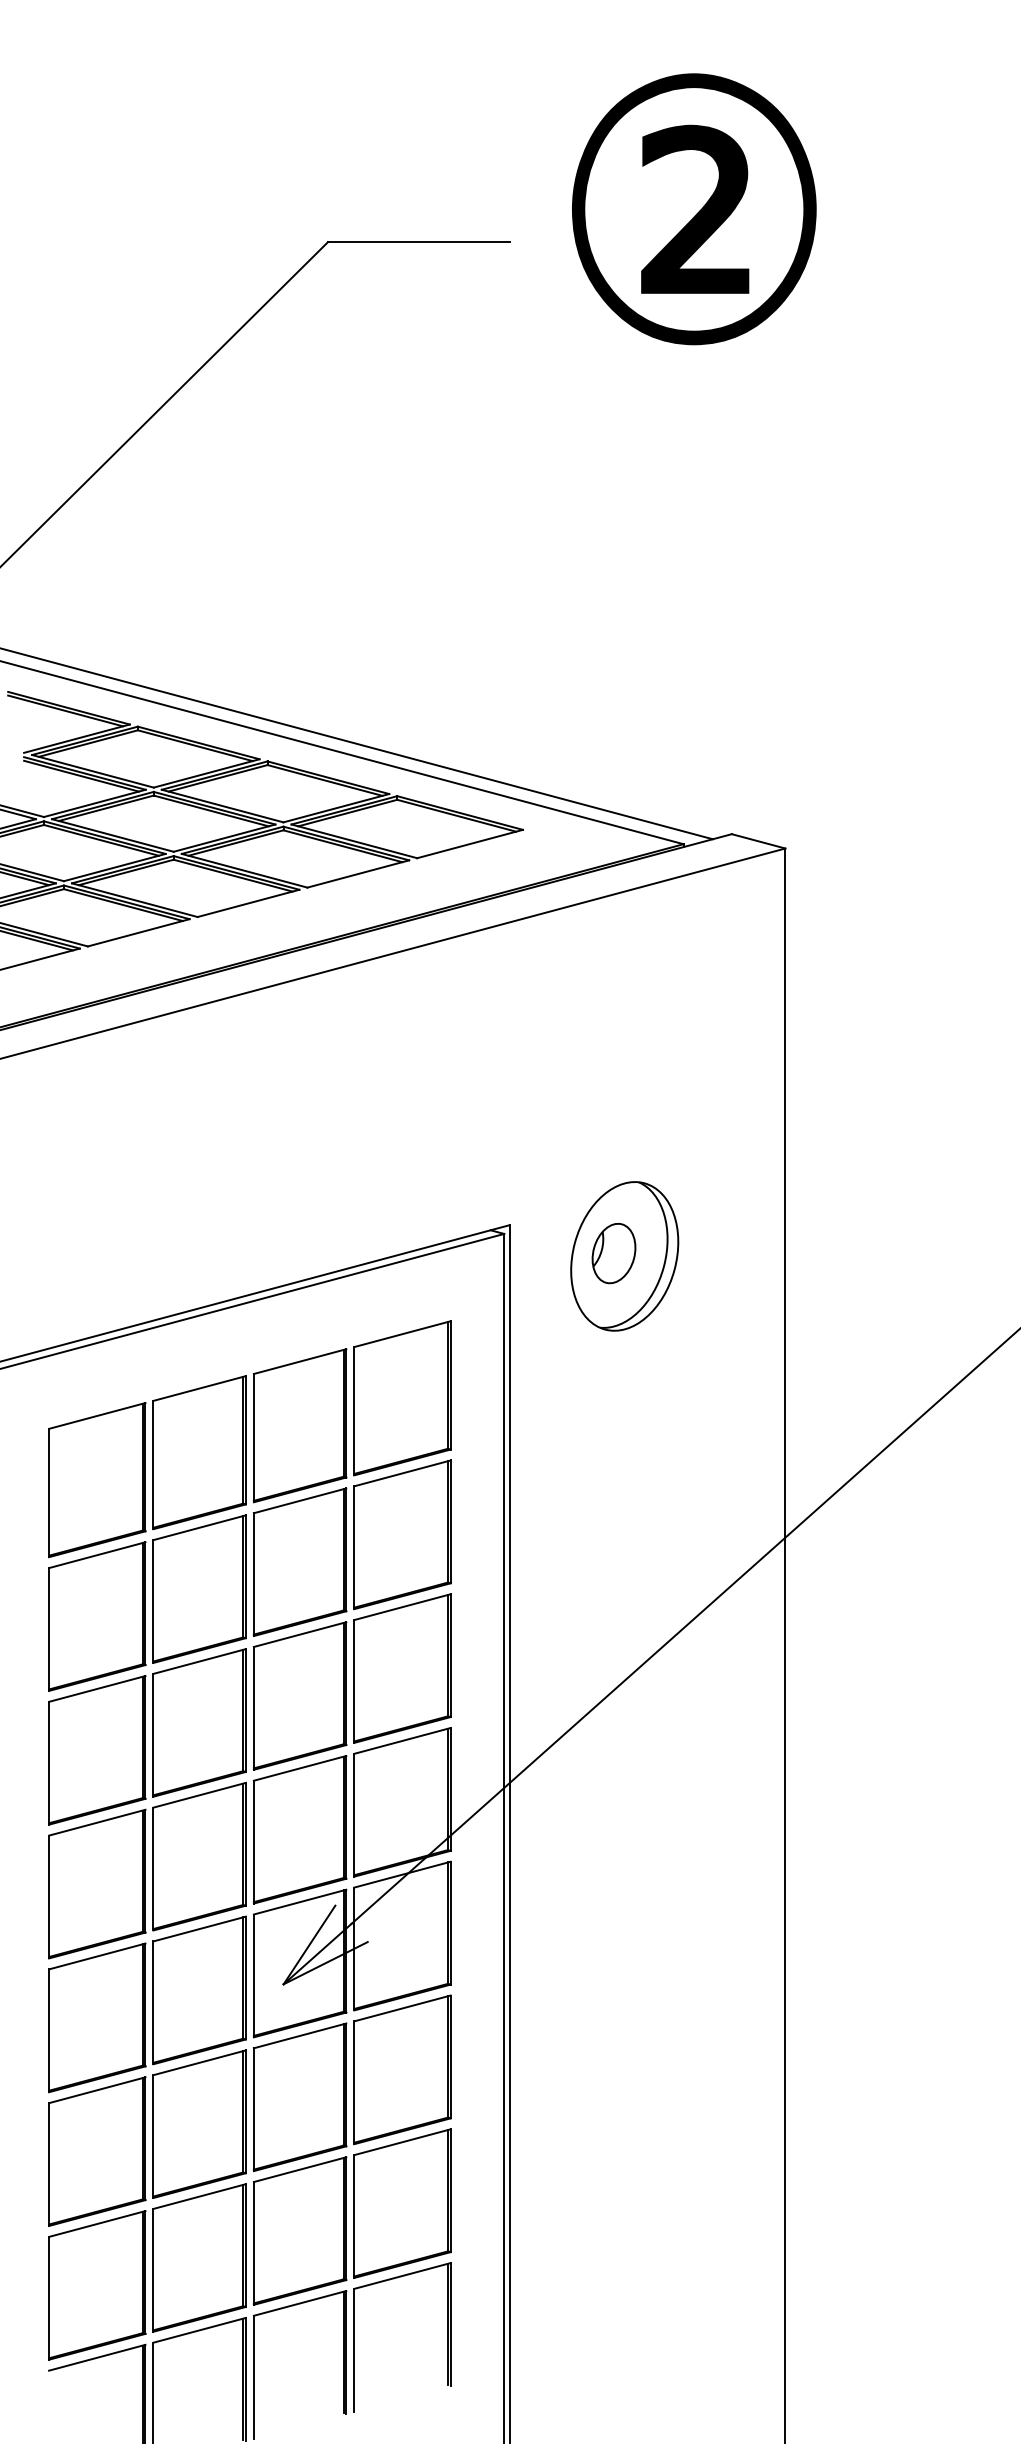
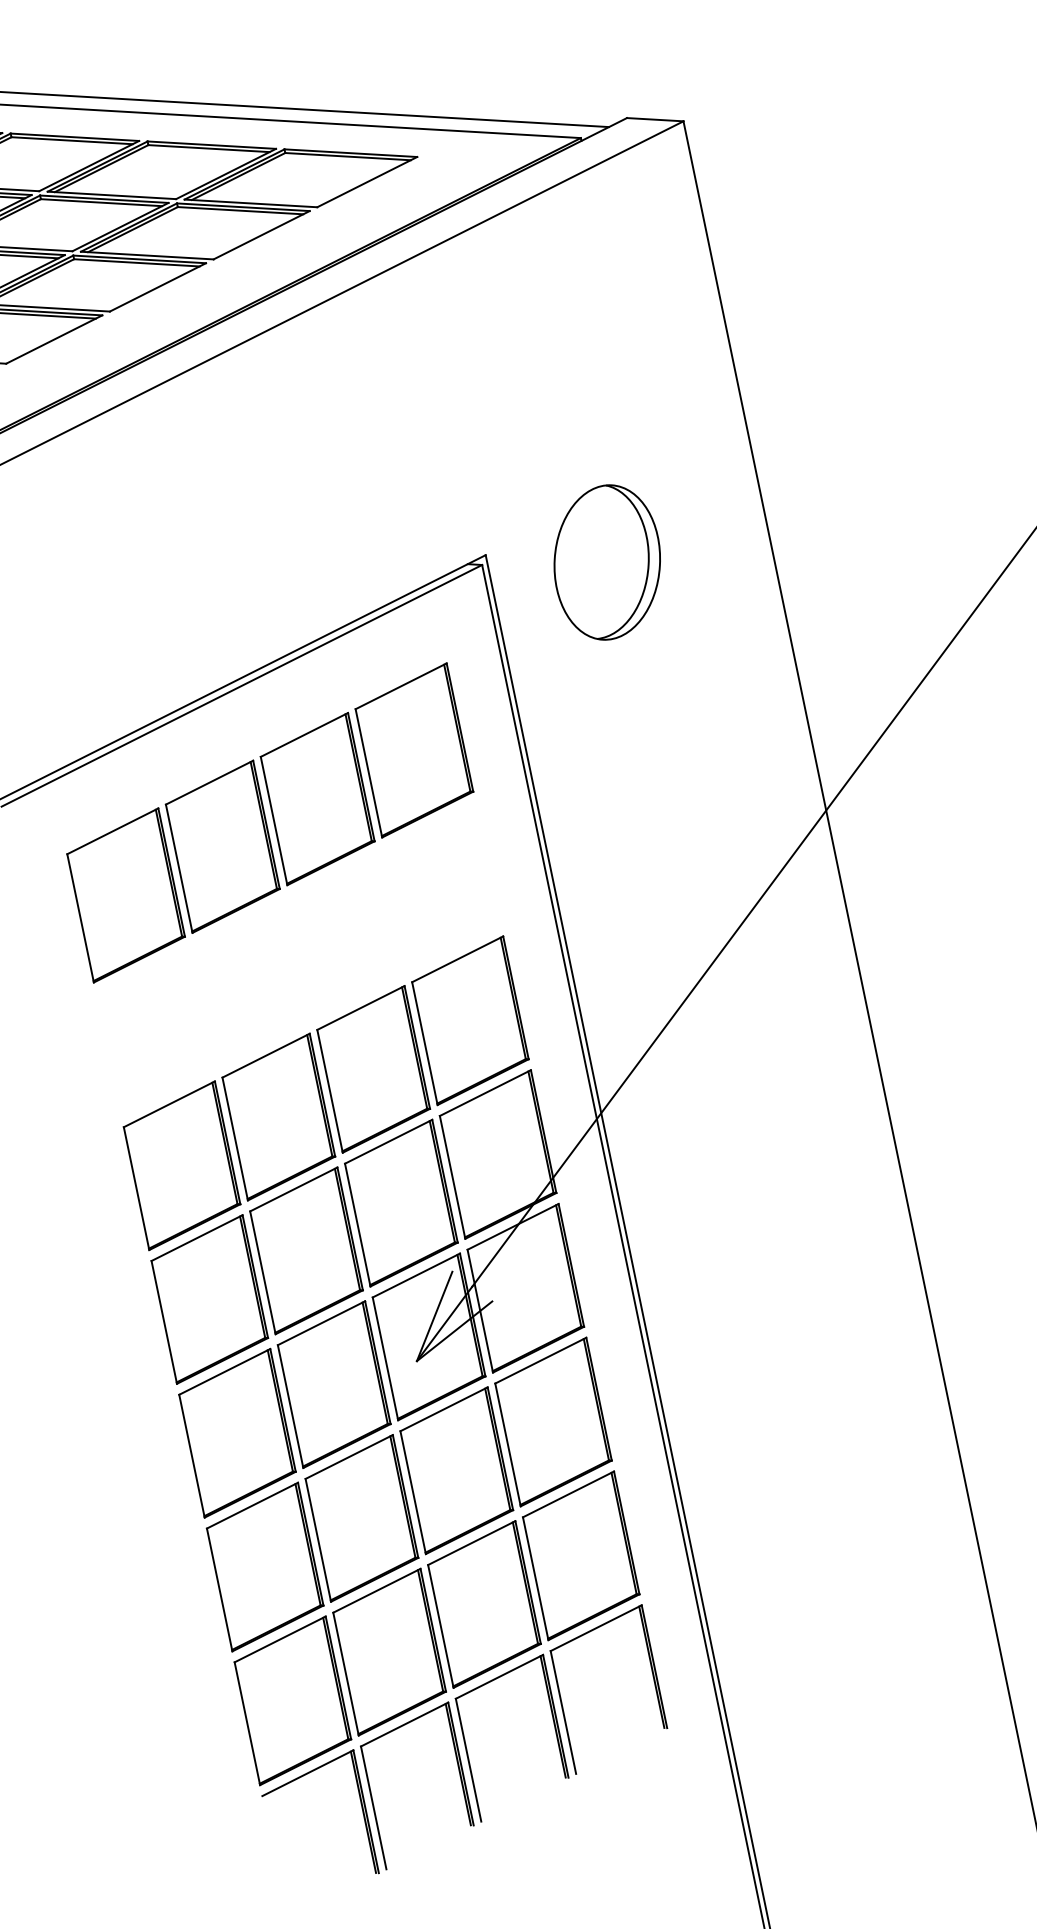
part: (613, 1253) -> (595, 561), removed
part: (249, 1575) -> (298, 959), removed

